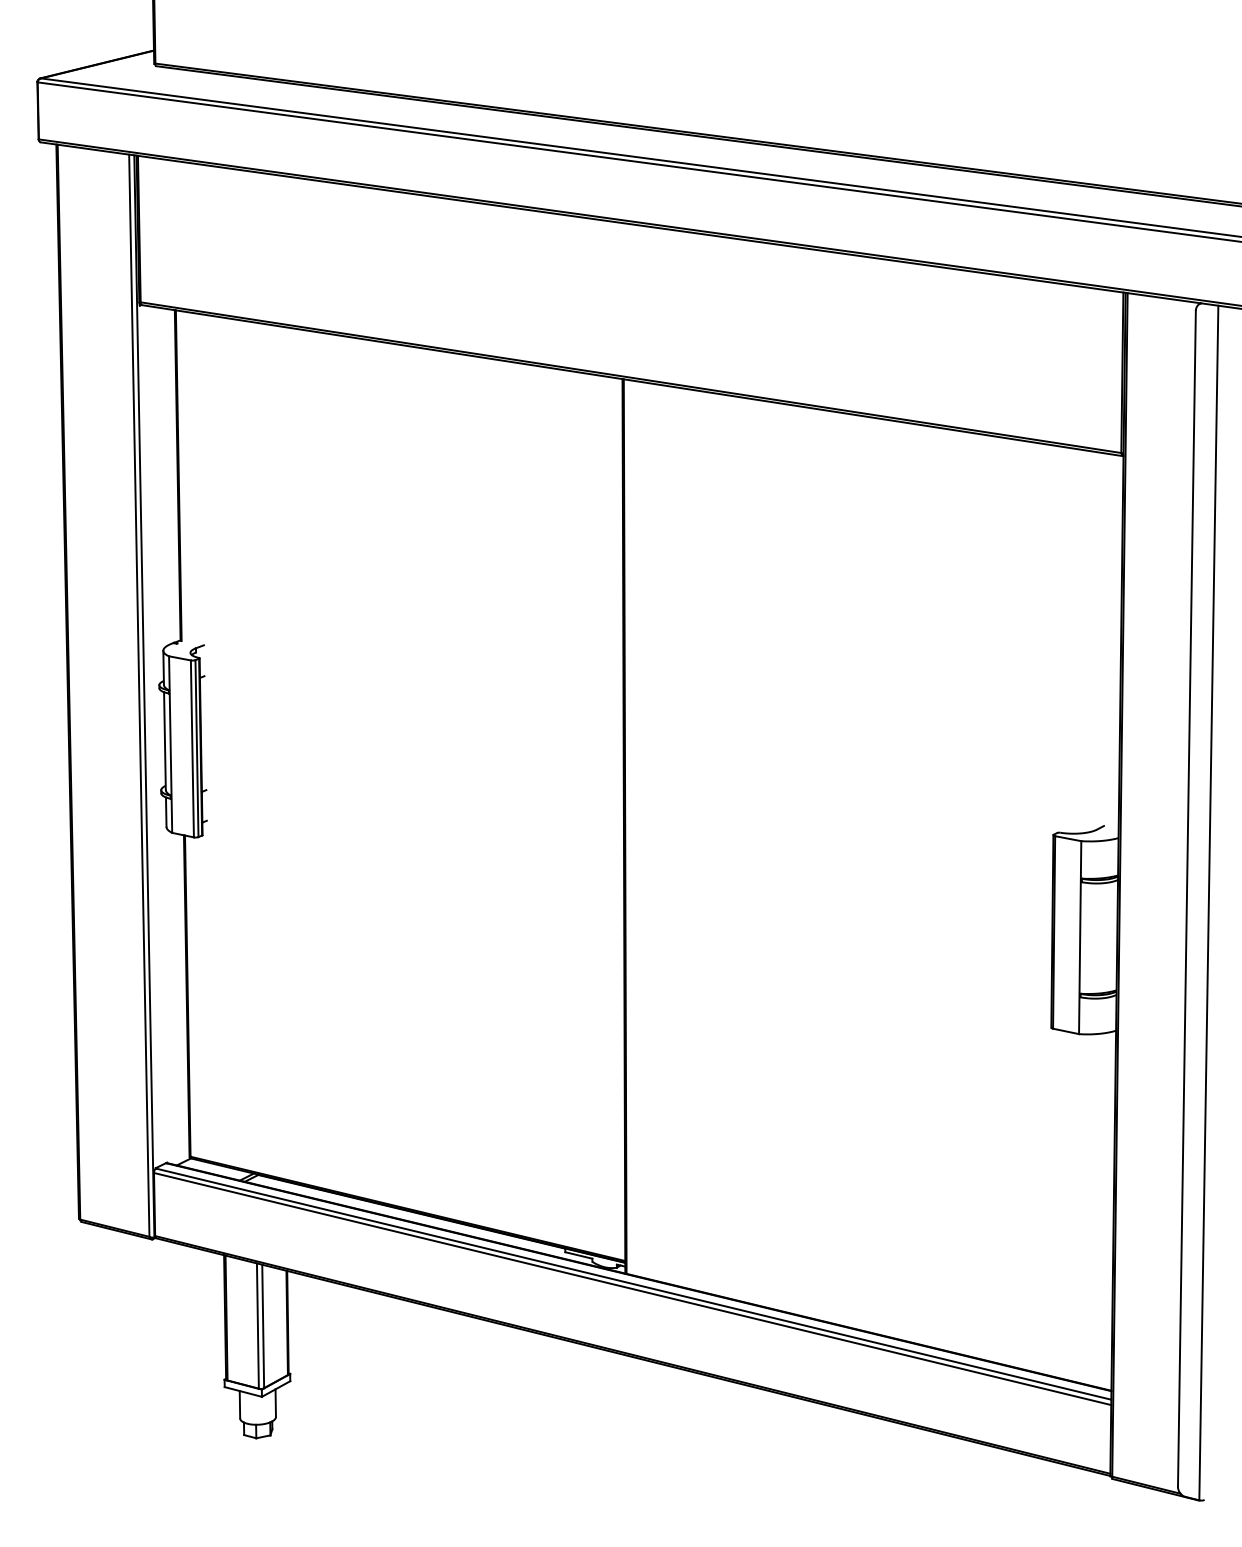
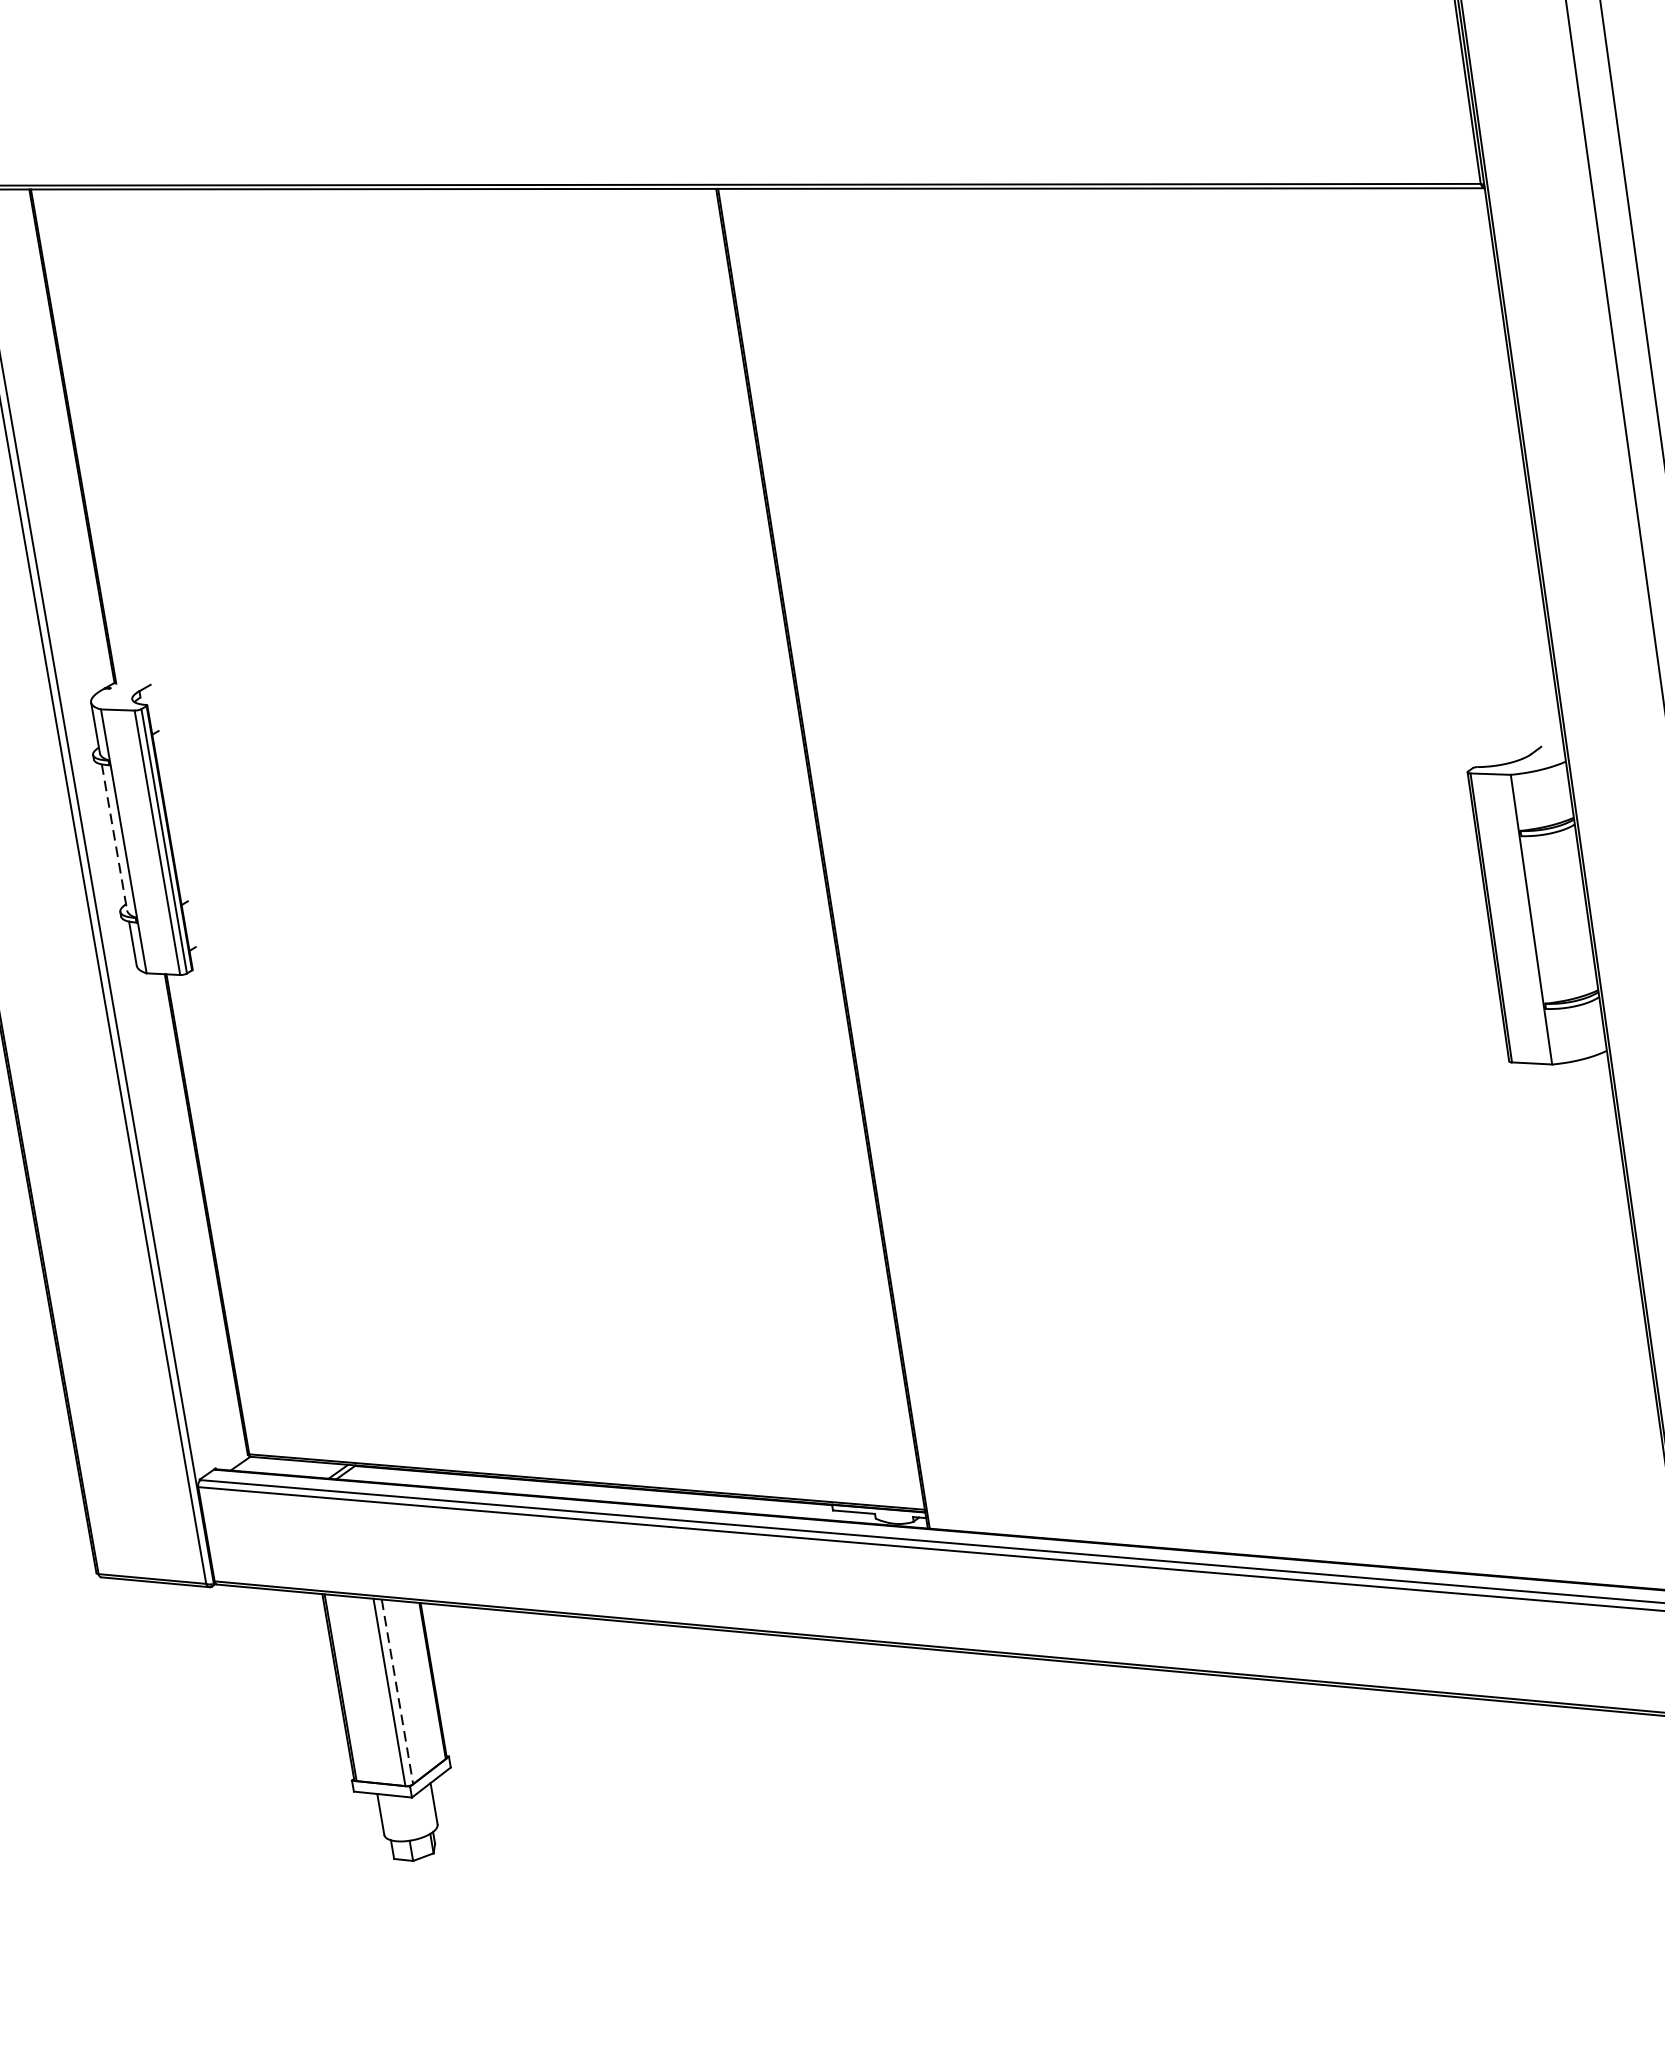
line: (164, 741) -> (113, 838), solid -> dashed
line: (263, 1326) -> (397, 1691), solid -> dashed

